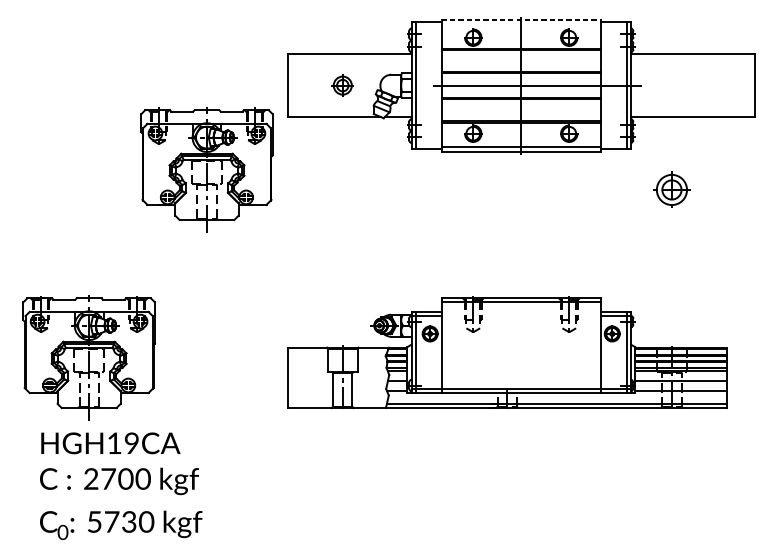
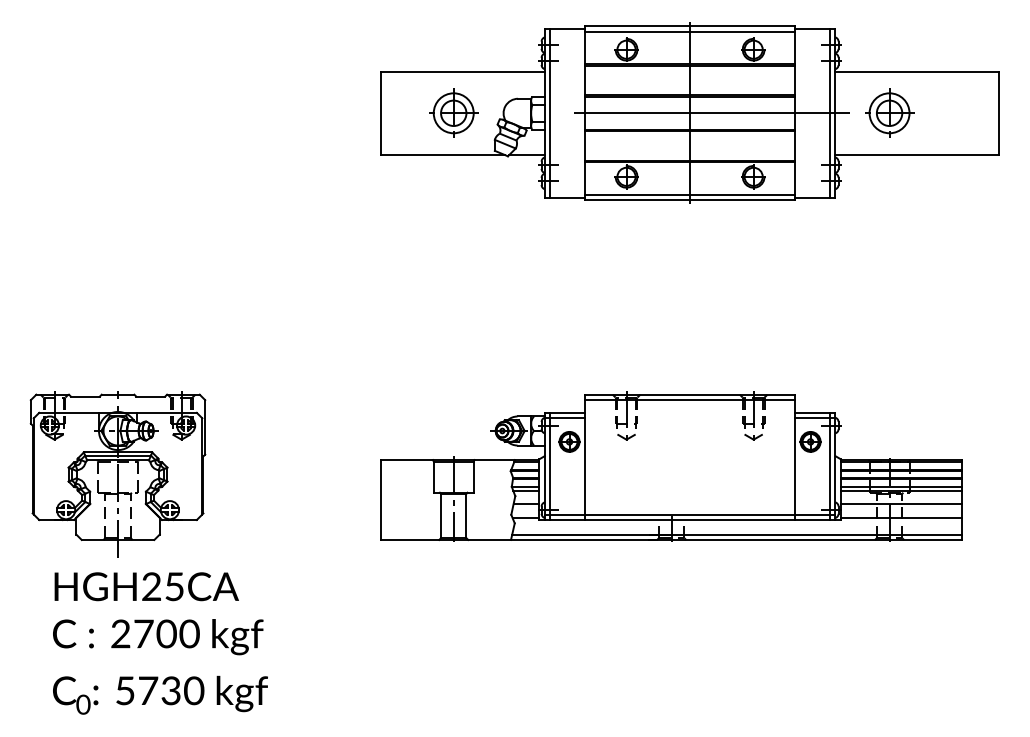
line: (521, 20) -> (690, 26), dashed -> solid
line: (520, 23) -> (689, 31), added
part: (342, 85) -> (453, 112), size x1.67
part: (206, 170) -> (273, 225), removed
part: (671, 189) -> (889, 112), moved
text: (122, 443) -> (162, 586), HGH19CA -> HGH25CA

